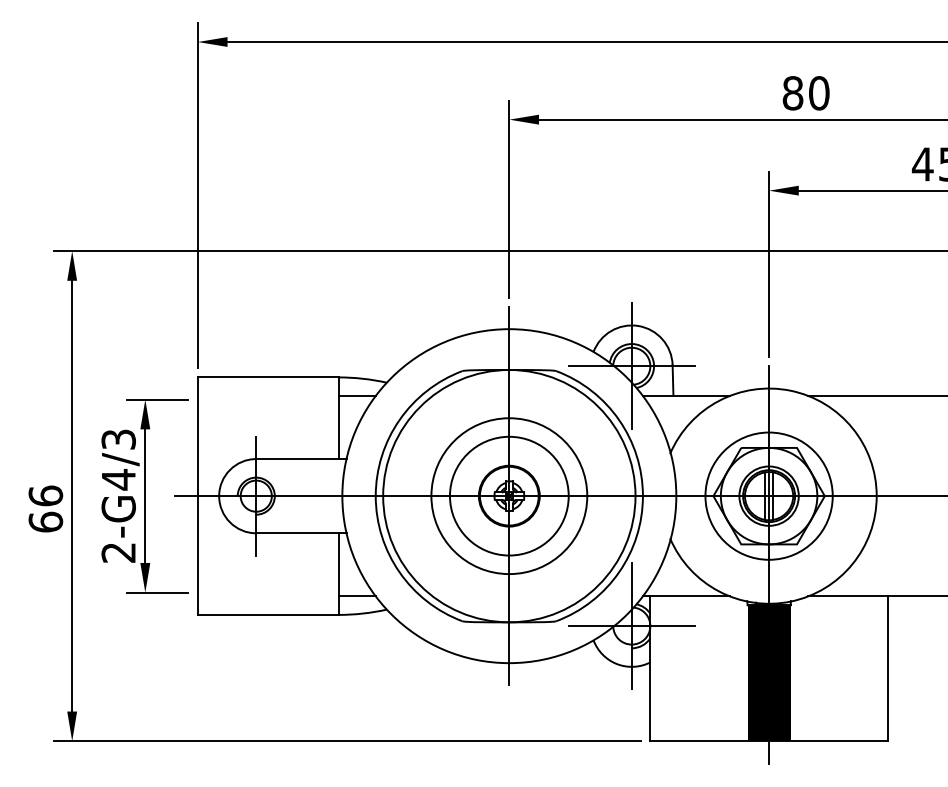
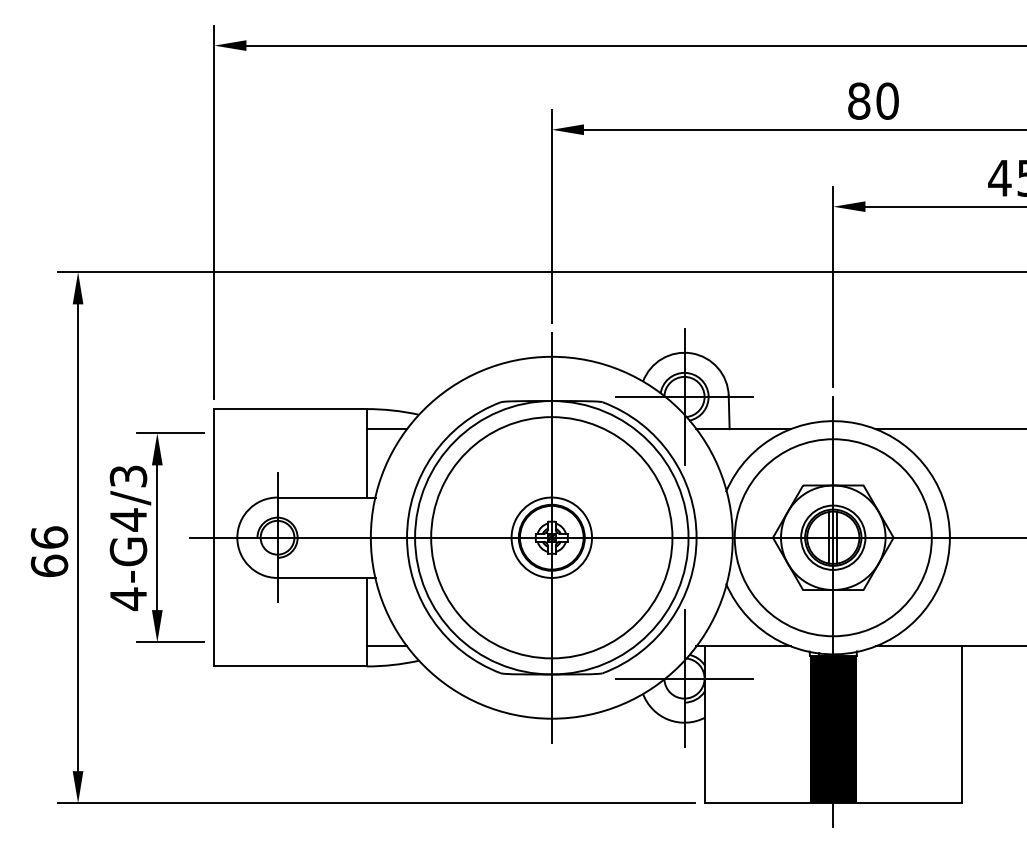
circle: (509, 495) -> (551, 537), size x0.62
circle: (509, 495) -> (551, 537), size x1.43
circle: (768, 495) -> (832, 537), size x1.43
text: (117, 552) -> (127, 598), 2-G4/3 -> 4-G4/3

